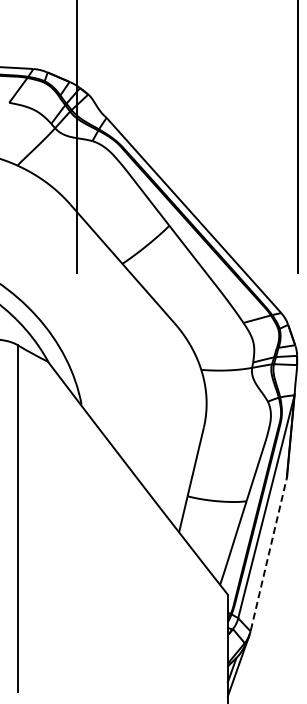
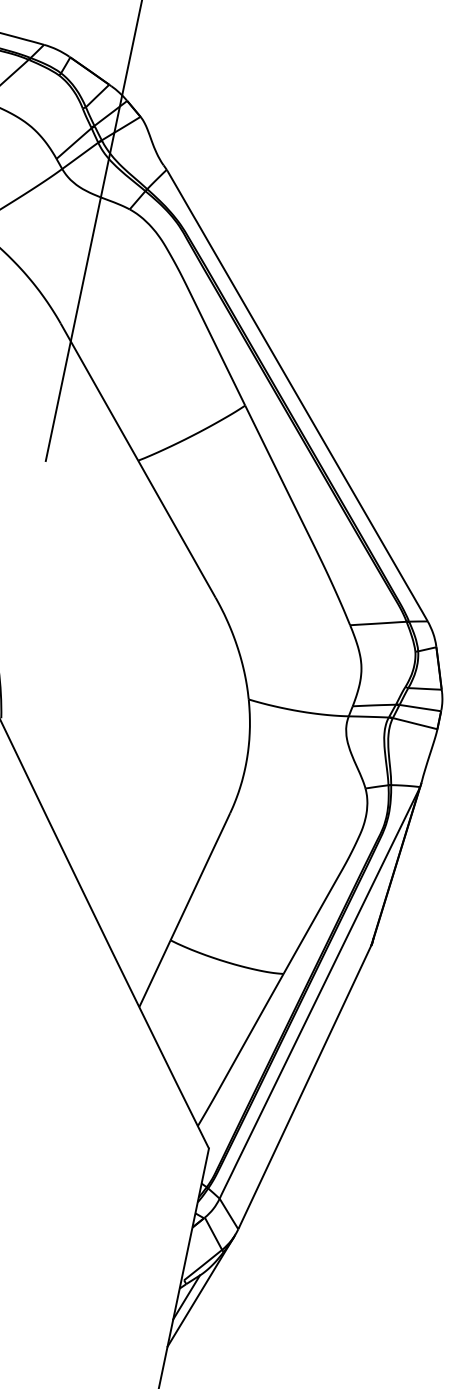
line: (268, 553) -> (304, 1084), dashed -> solid

